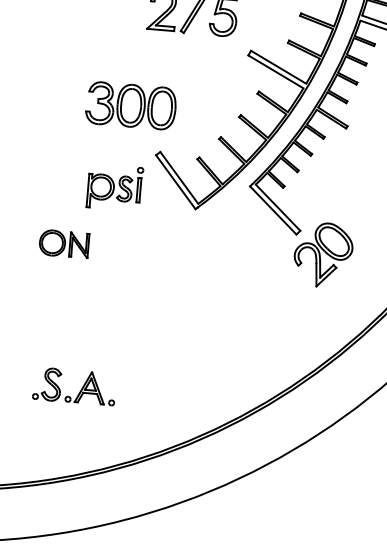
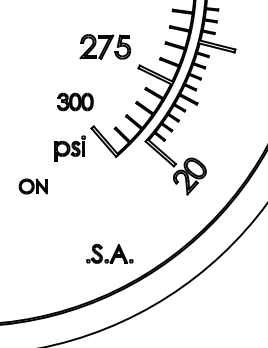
part: (131, 104) -> (75, 101), size x0.7
part: (62, 243) -> (32, 186), moved
part: (74, 385) -> (109, 253), moved

